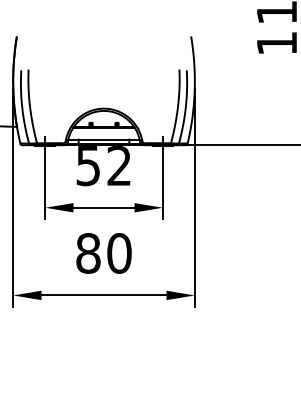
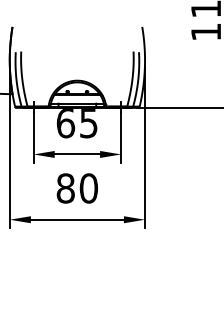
text: (103, 166) -> (77, 123), 52 -> 65

